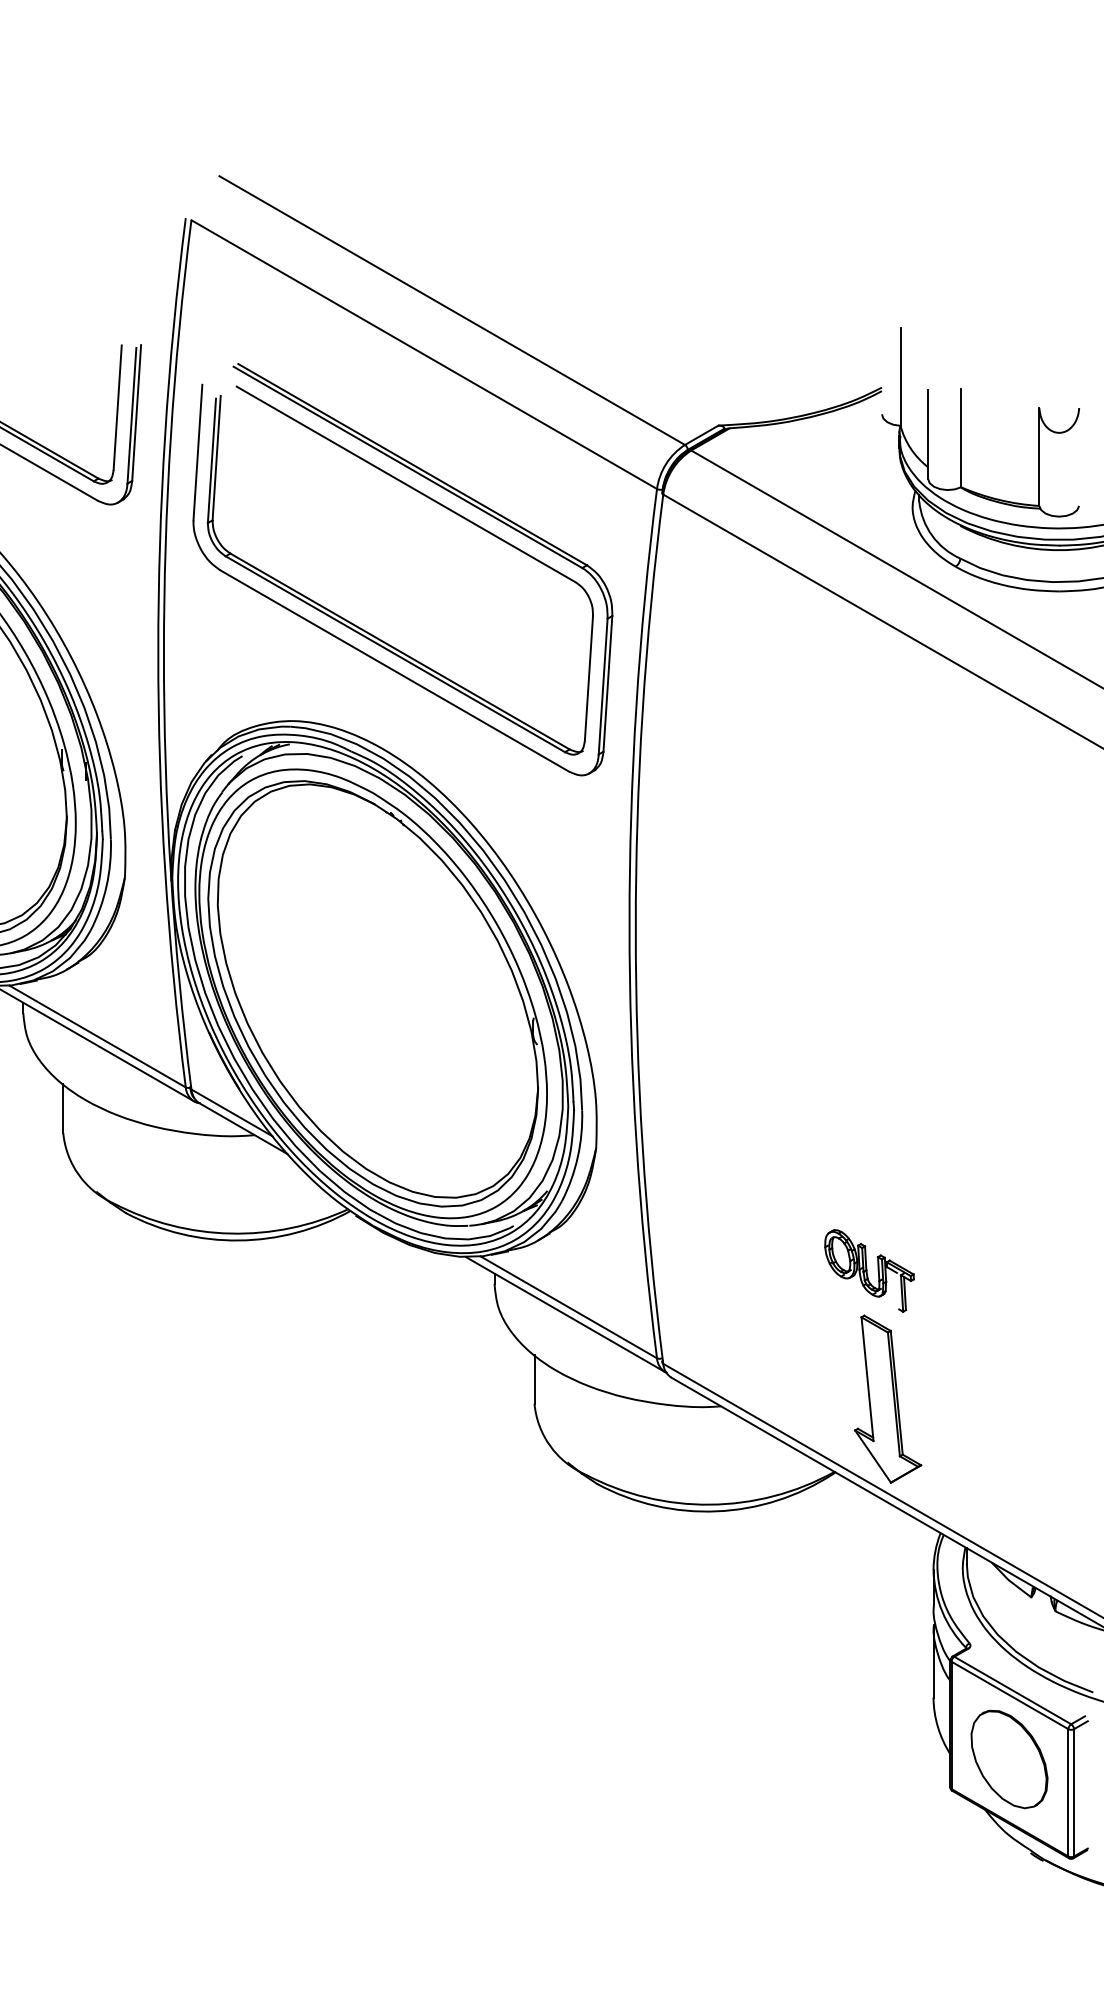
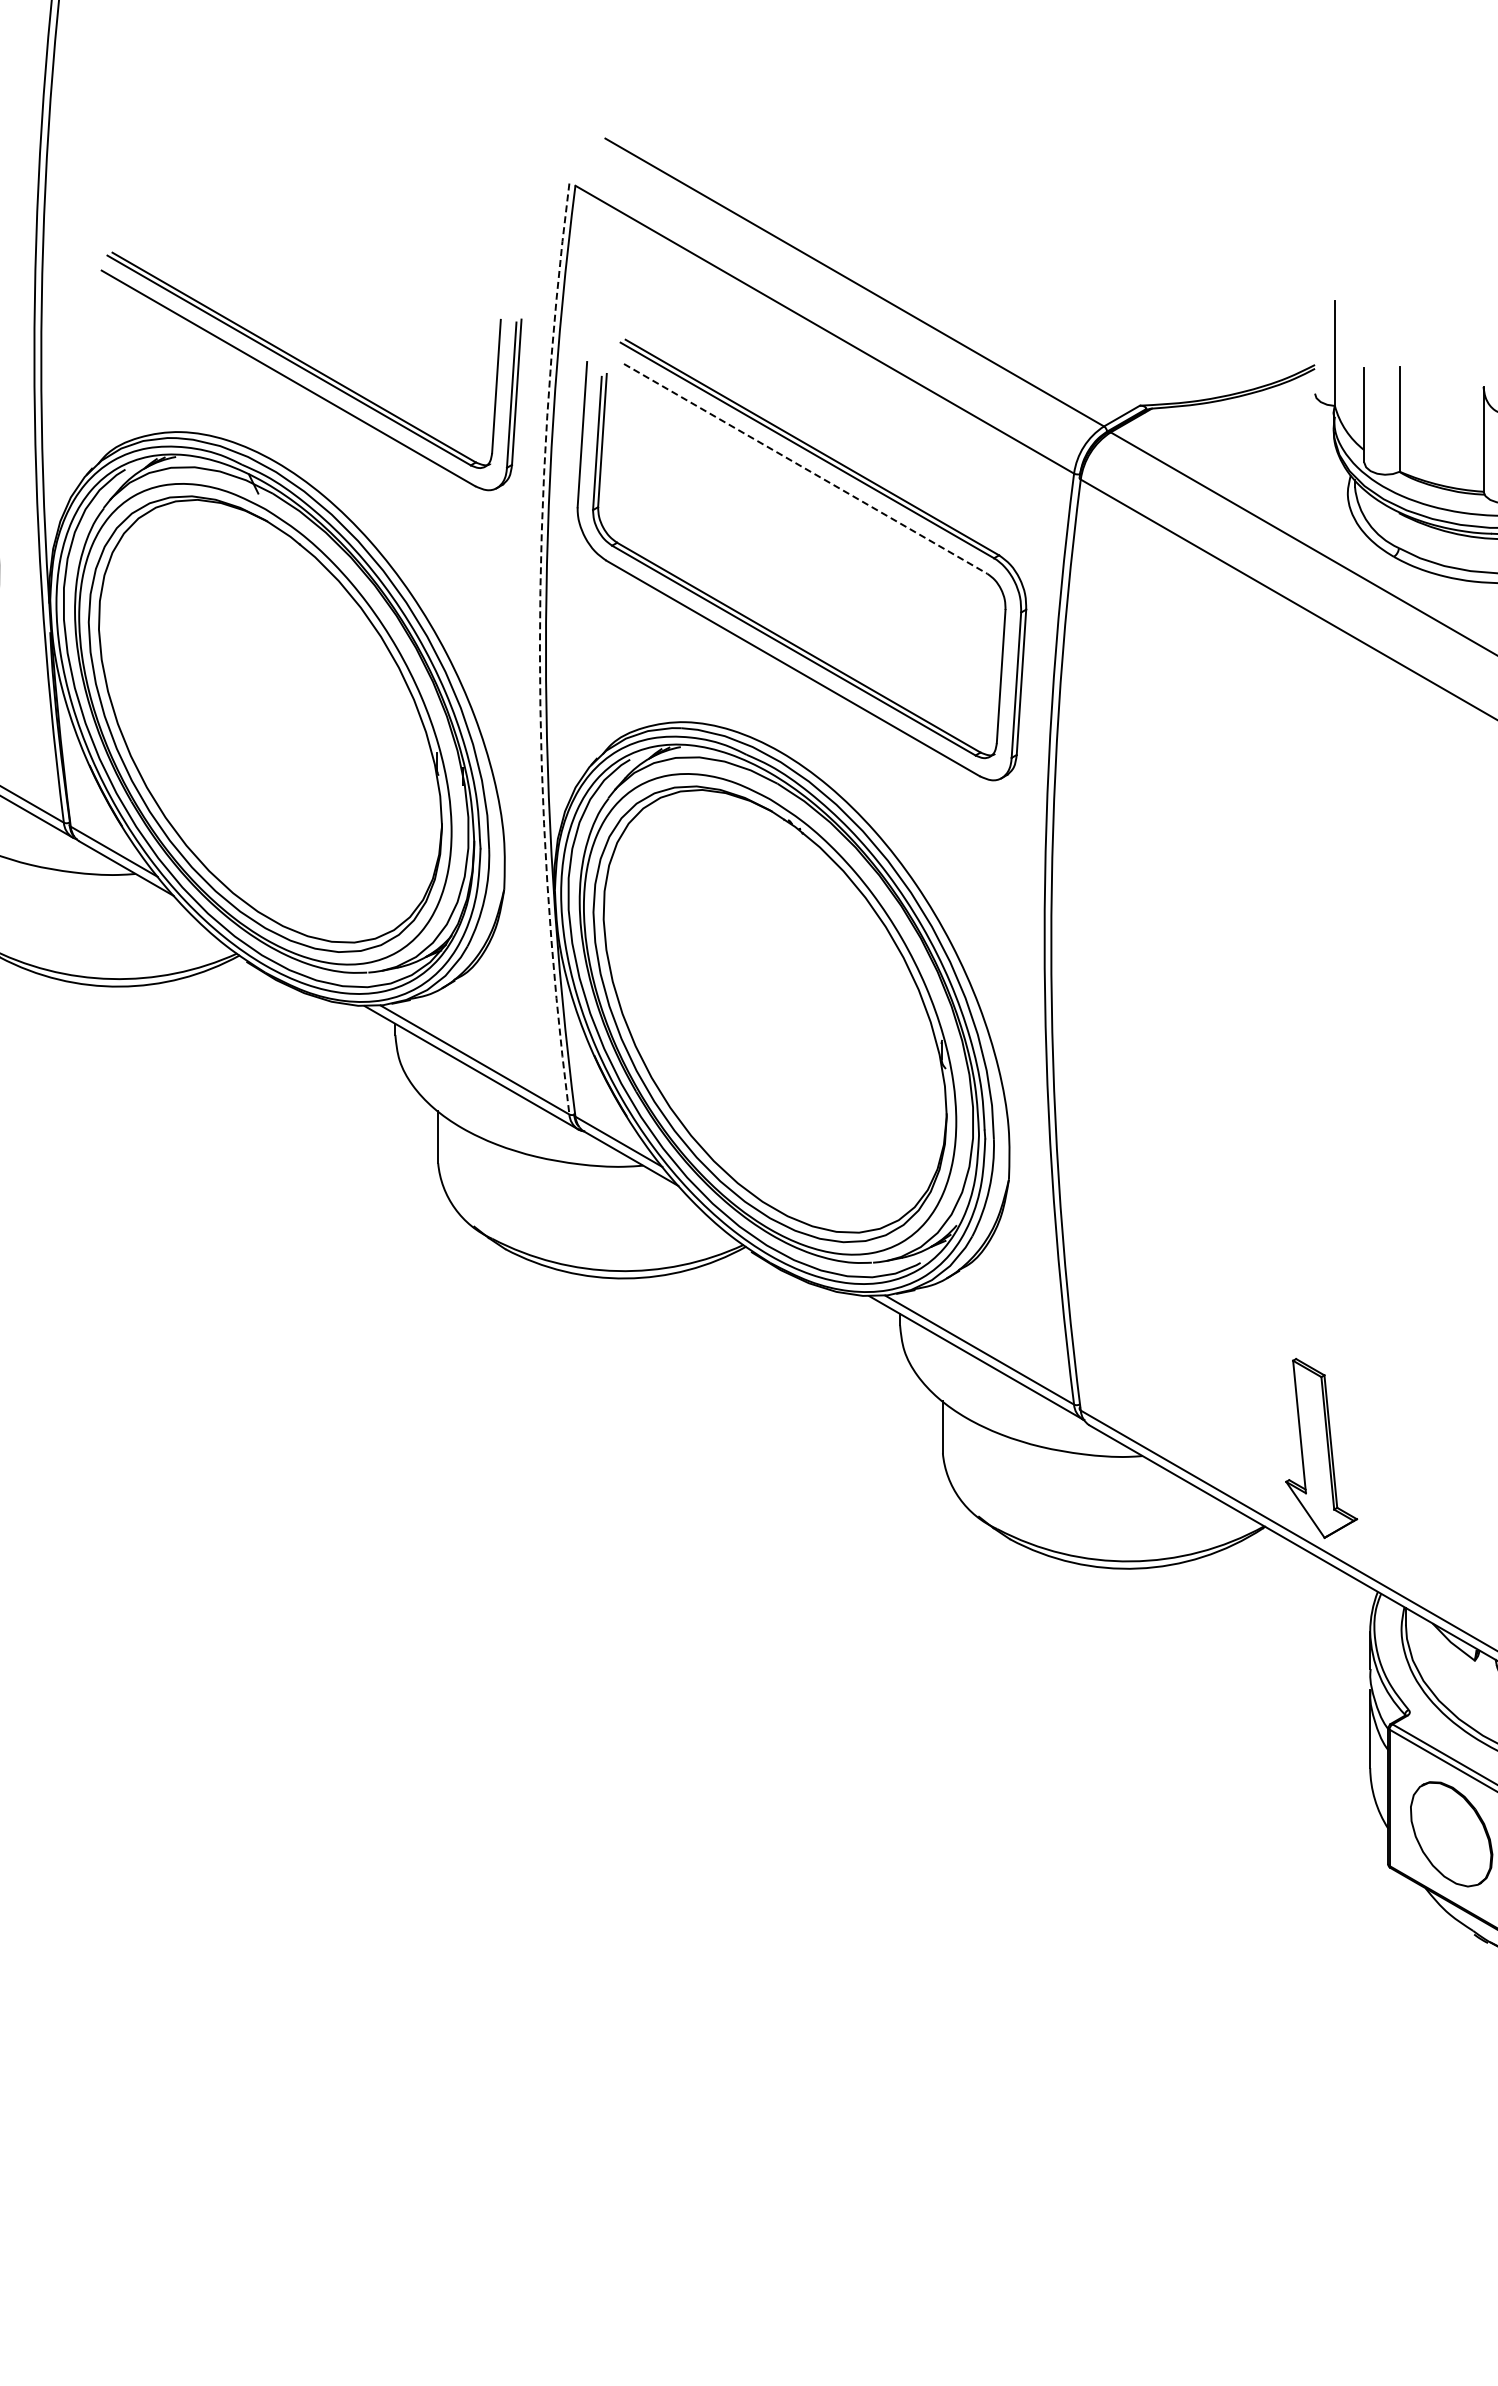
line: (406, 484) -> (805, 468), solid -> dashed
arc: (157, 653) -> (539, 649), solid -> dashed
part: (869, 1270) -> (1301, 1310), removed

